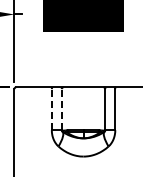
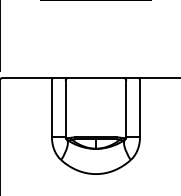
line: (51, 109) -> (51, 108), dashed -> solid
line: (61, 109) -> (65, 108), dashed -> solid

